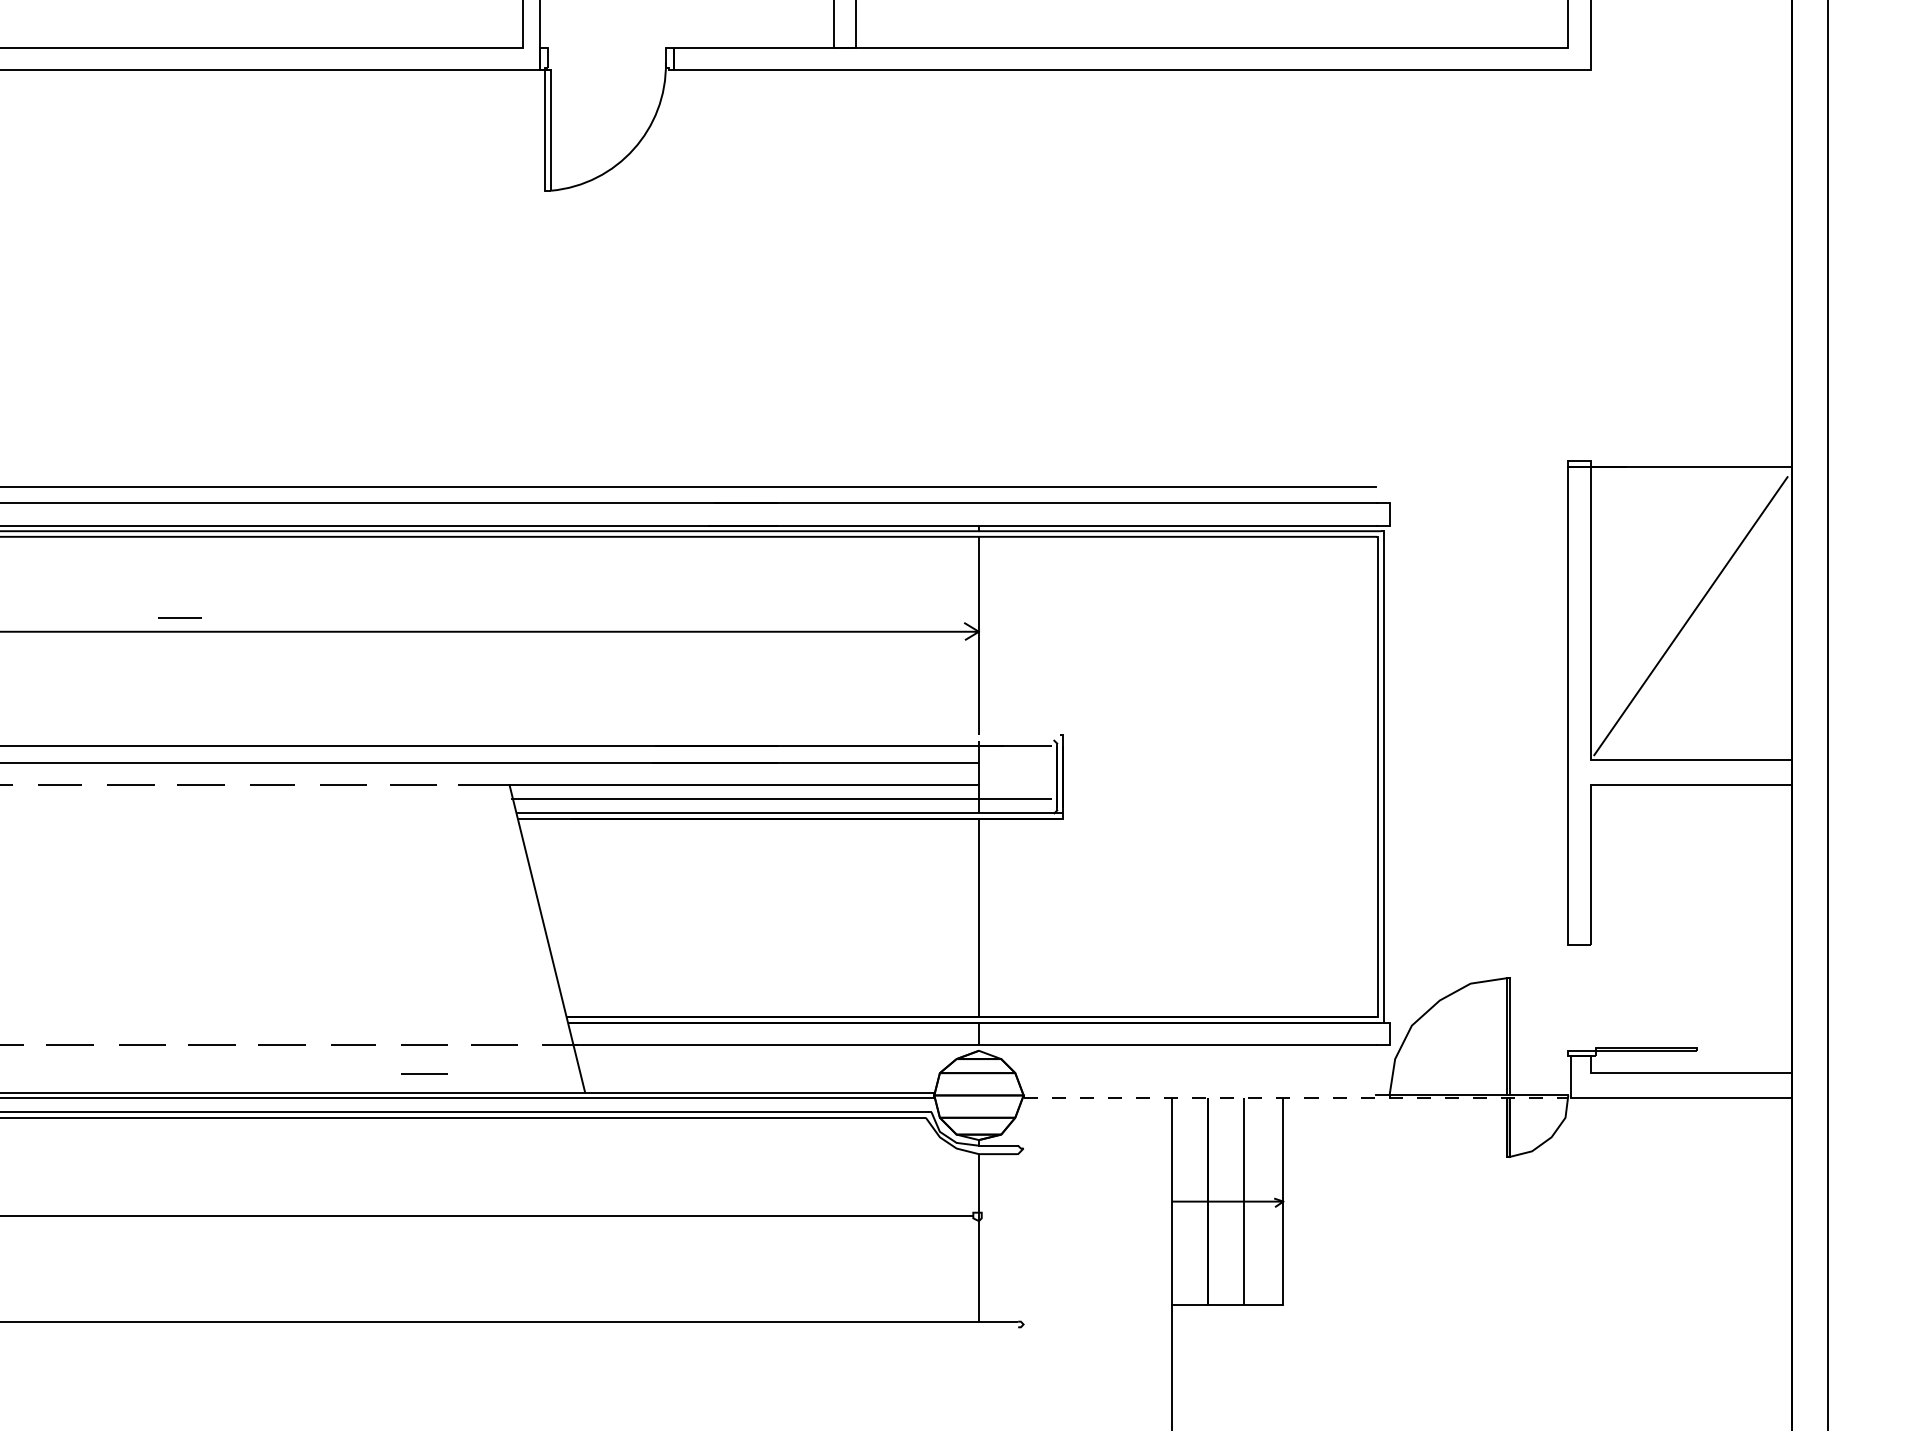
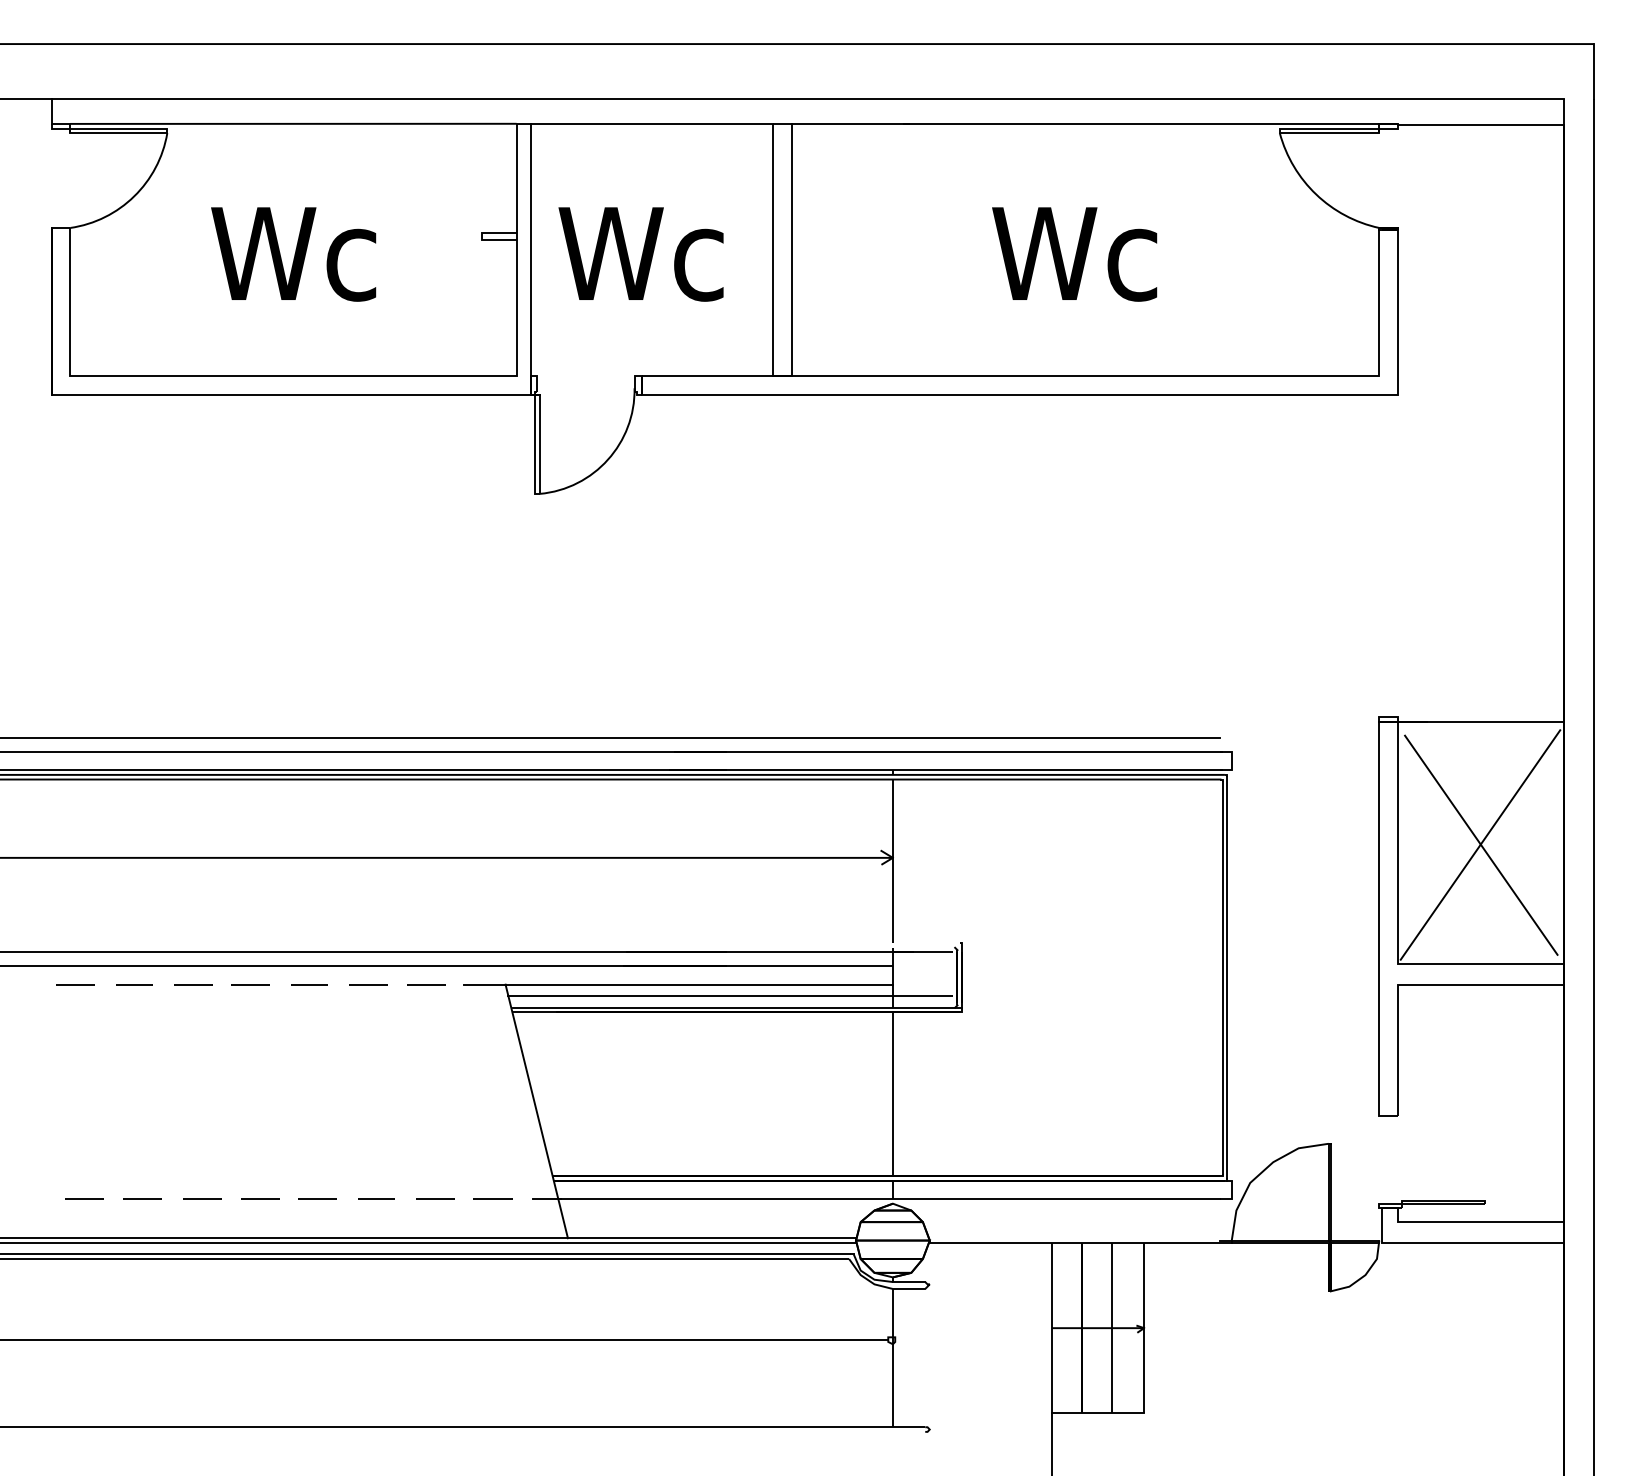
line: (1692, 615) -> (1481, 844), added
line: (179, 617) -> (233, 846), removed
line: (424, 1073) -> (435, 1222), removed
line: (1295, 1097) -> (1154, 1242), dashed -> solid

